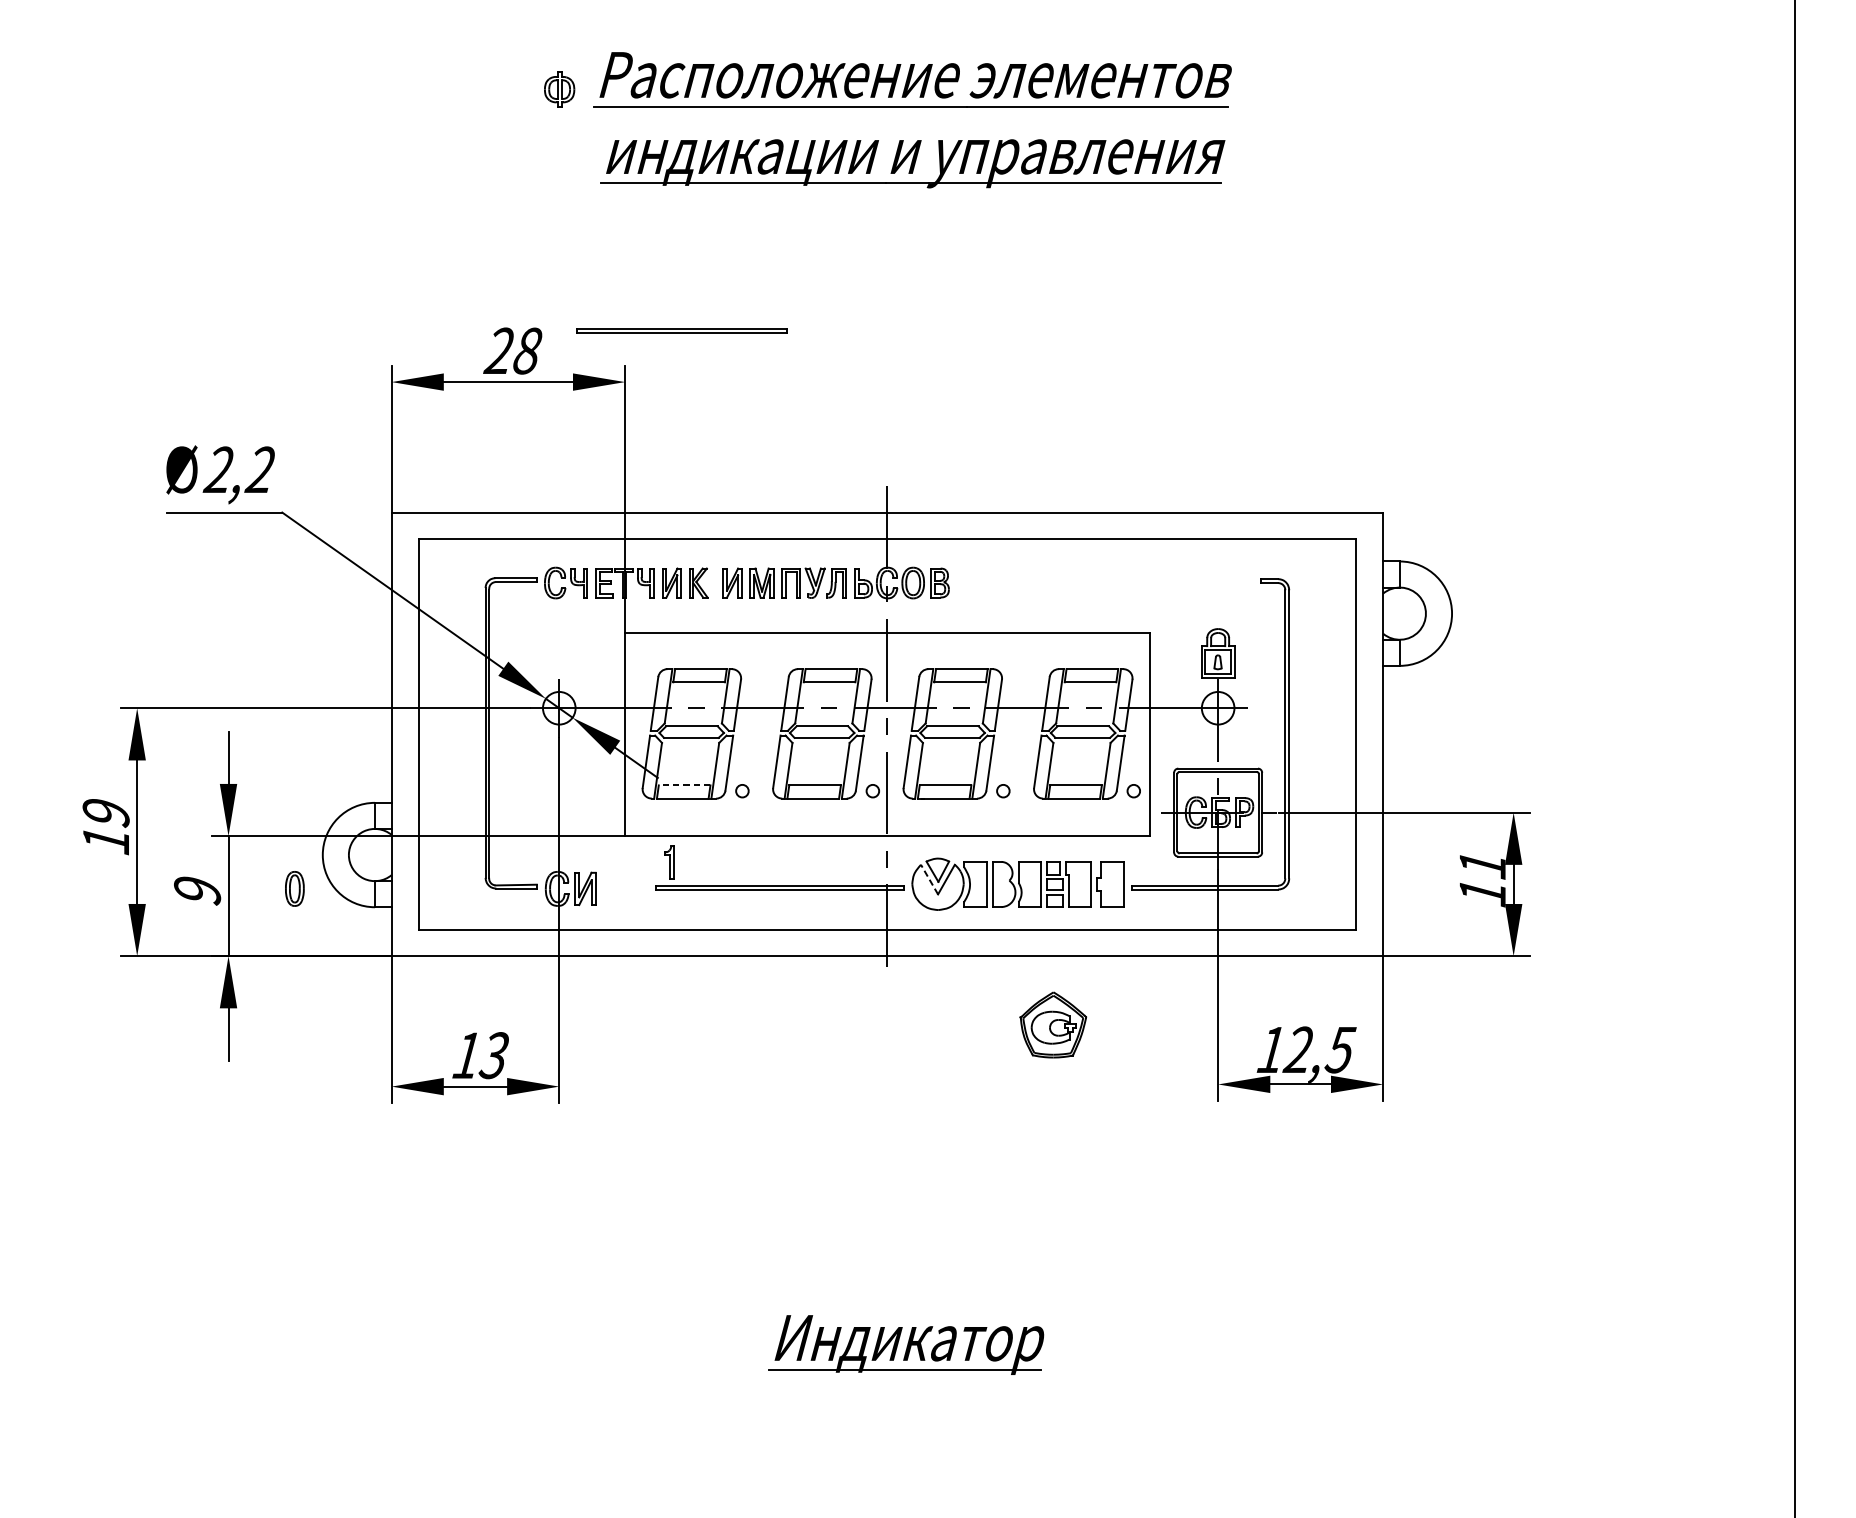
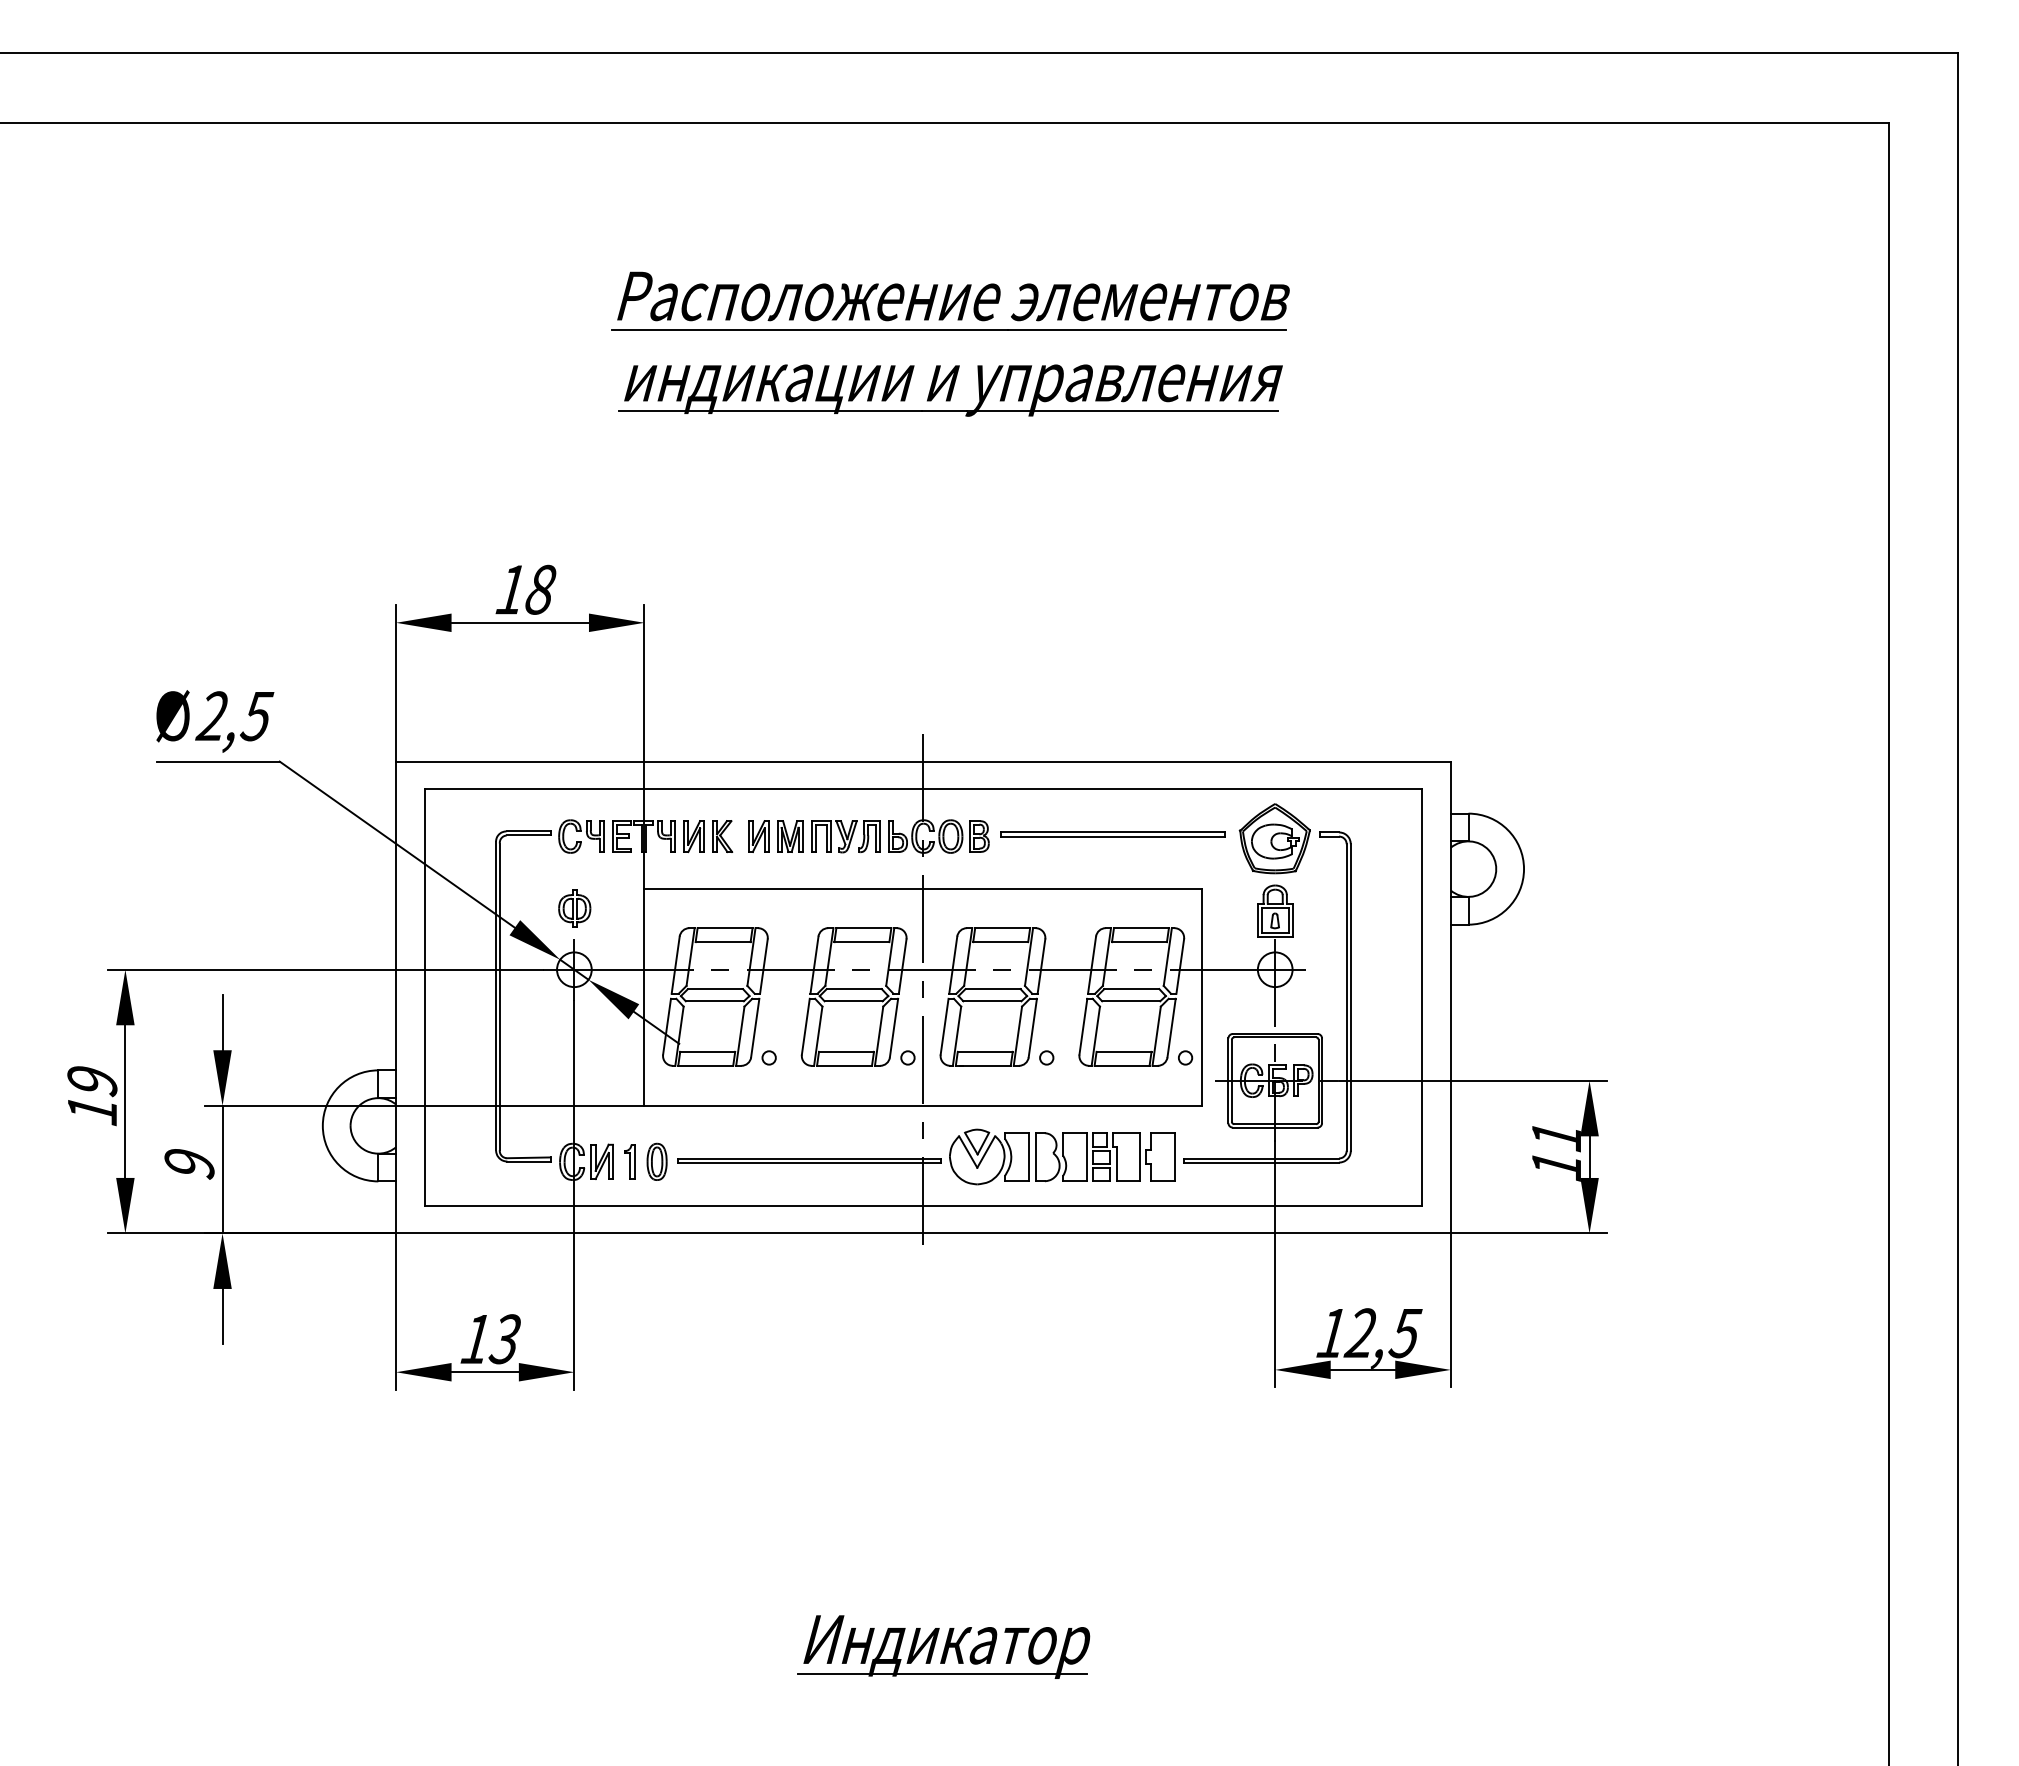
part: (559, 89) -> (574, 908), moved
part: (681, 331) -> (1112, 834), moved
text: (498, 350) -> (509, 589), 28 -> 18
text: (260, 470) -> (256, 716), 2,2 -> 2,5
line: (684, 785) -> (707, 1051), dashed -> solid
part: (669, 862) -> (629, 1161), moved
line: (928, 879) -> (967, 1151), dashed -> solid
part: (294, 888) -> (656, 1161), moved
part: (1052, 1024) -> (1274, 838), moved

